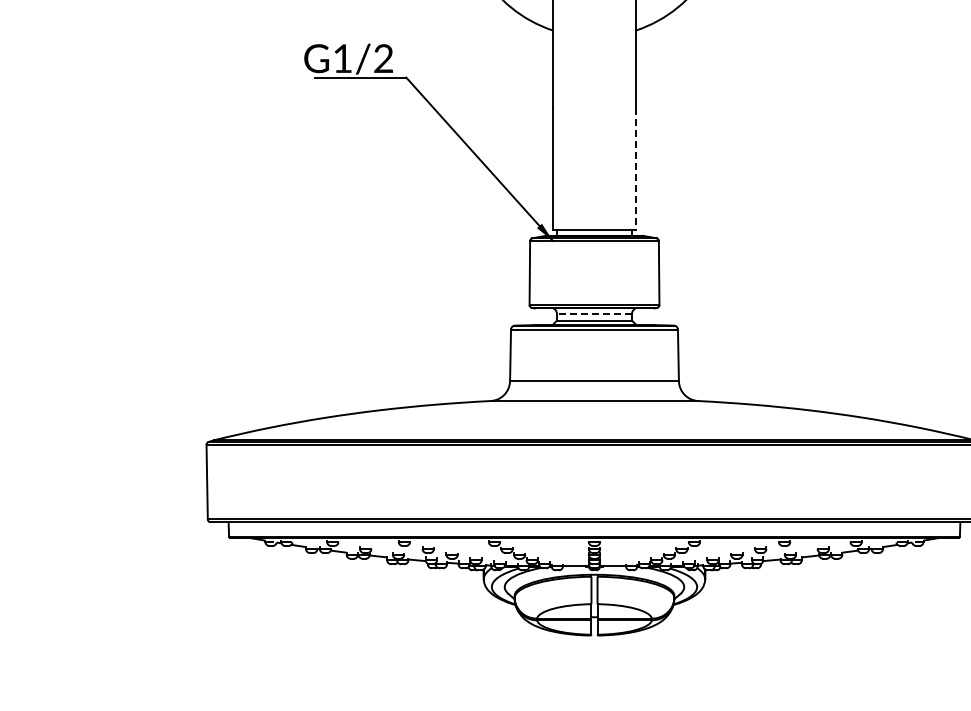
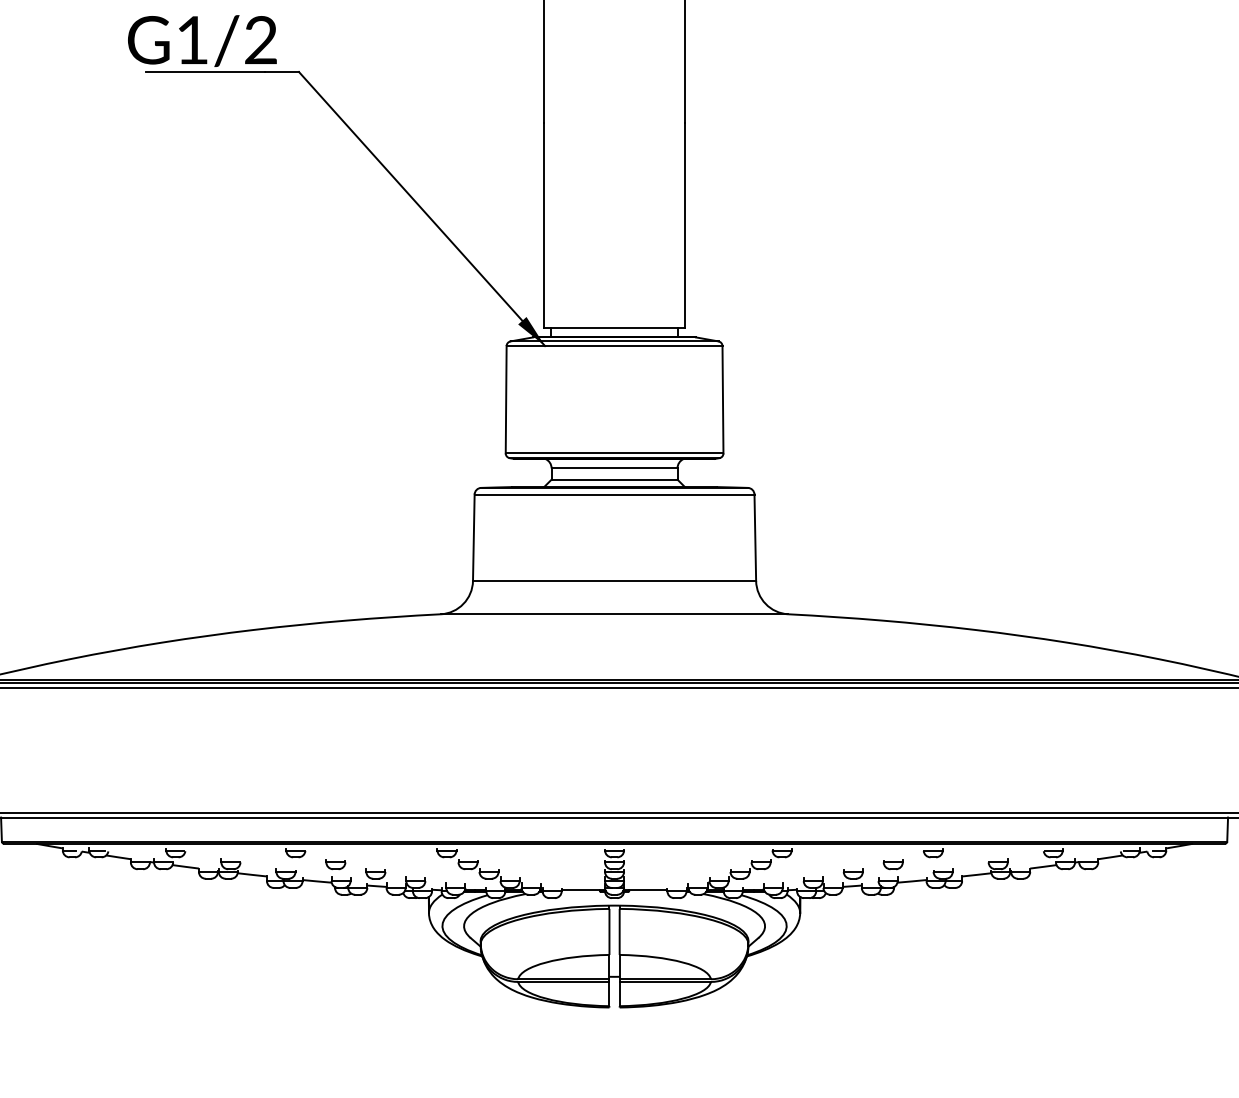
line: (636, 169) -> (684, 226), dashed -> solid
line: (594, 313) -> (614, 467), dashed -> solid

